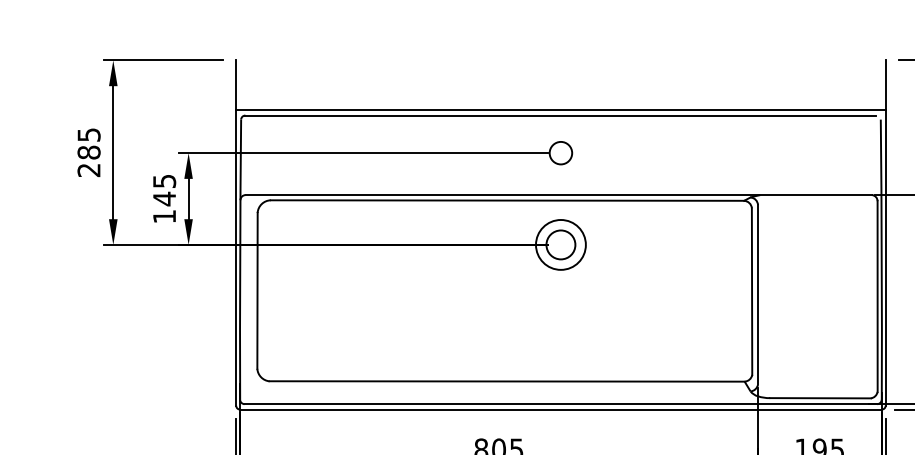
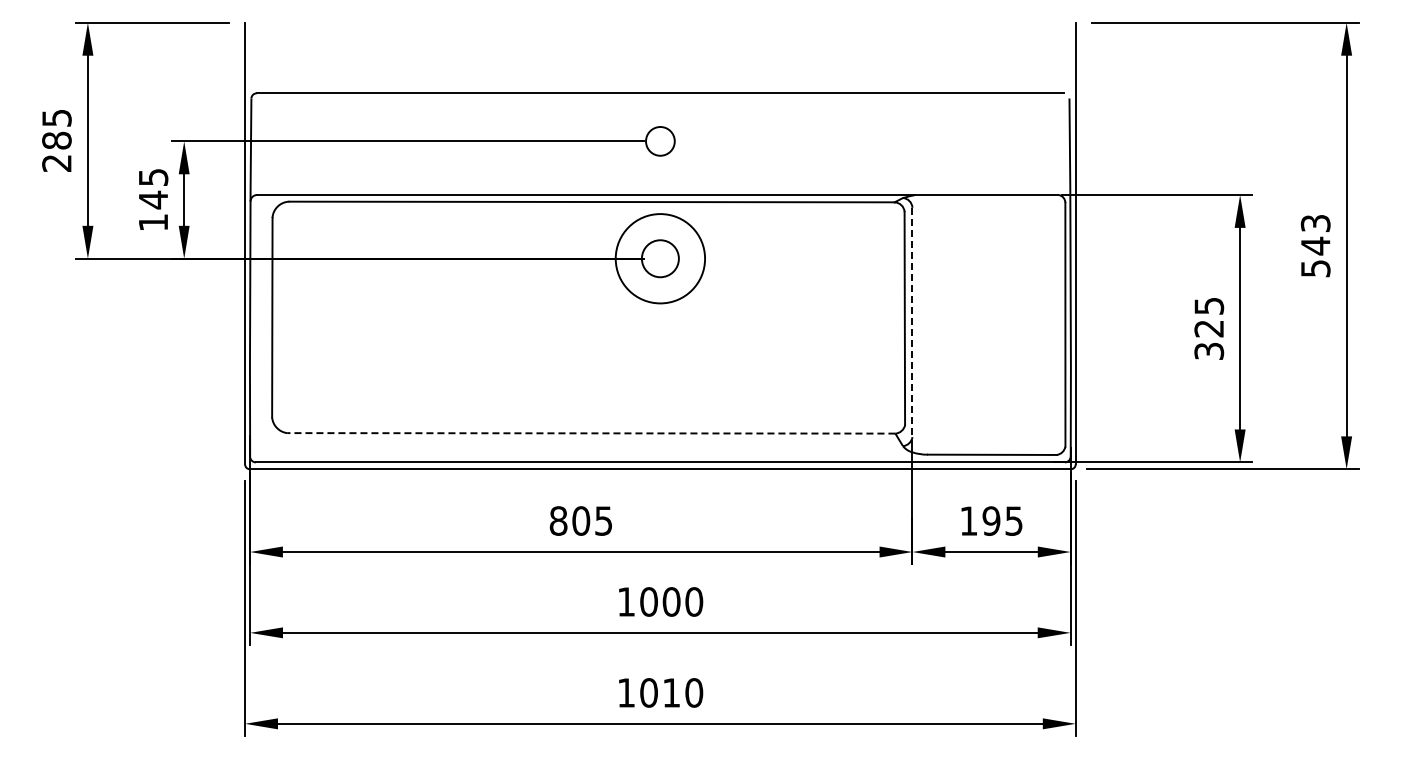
line: (561, 110) -> (660, 86), removed
circle: (561, 244) -> (660, 258), size x1.4
line: (758, 294) -> (912, 322), solid -> dashed
line: (507, 381) -> (591, 433), solid -> dashed

